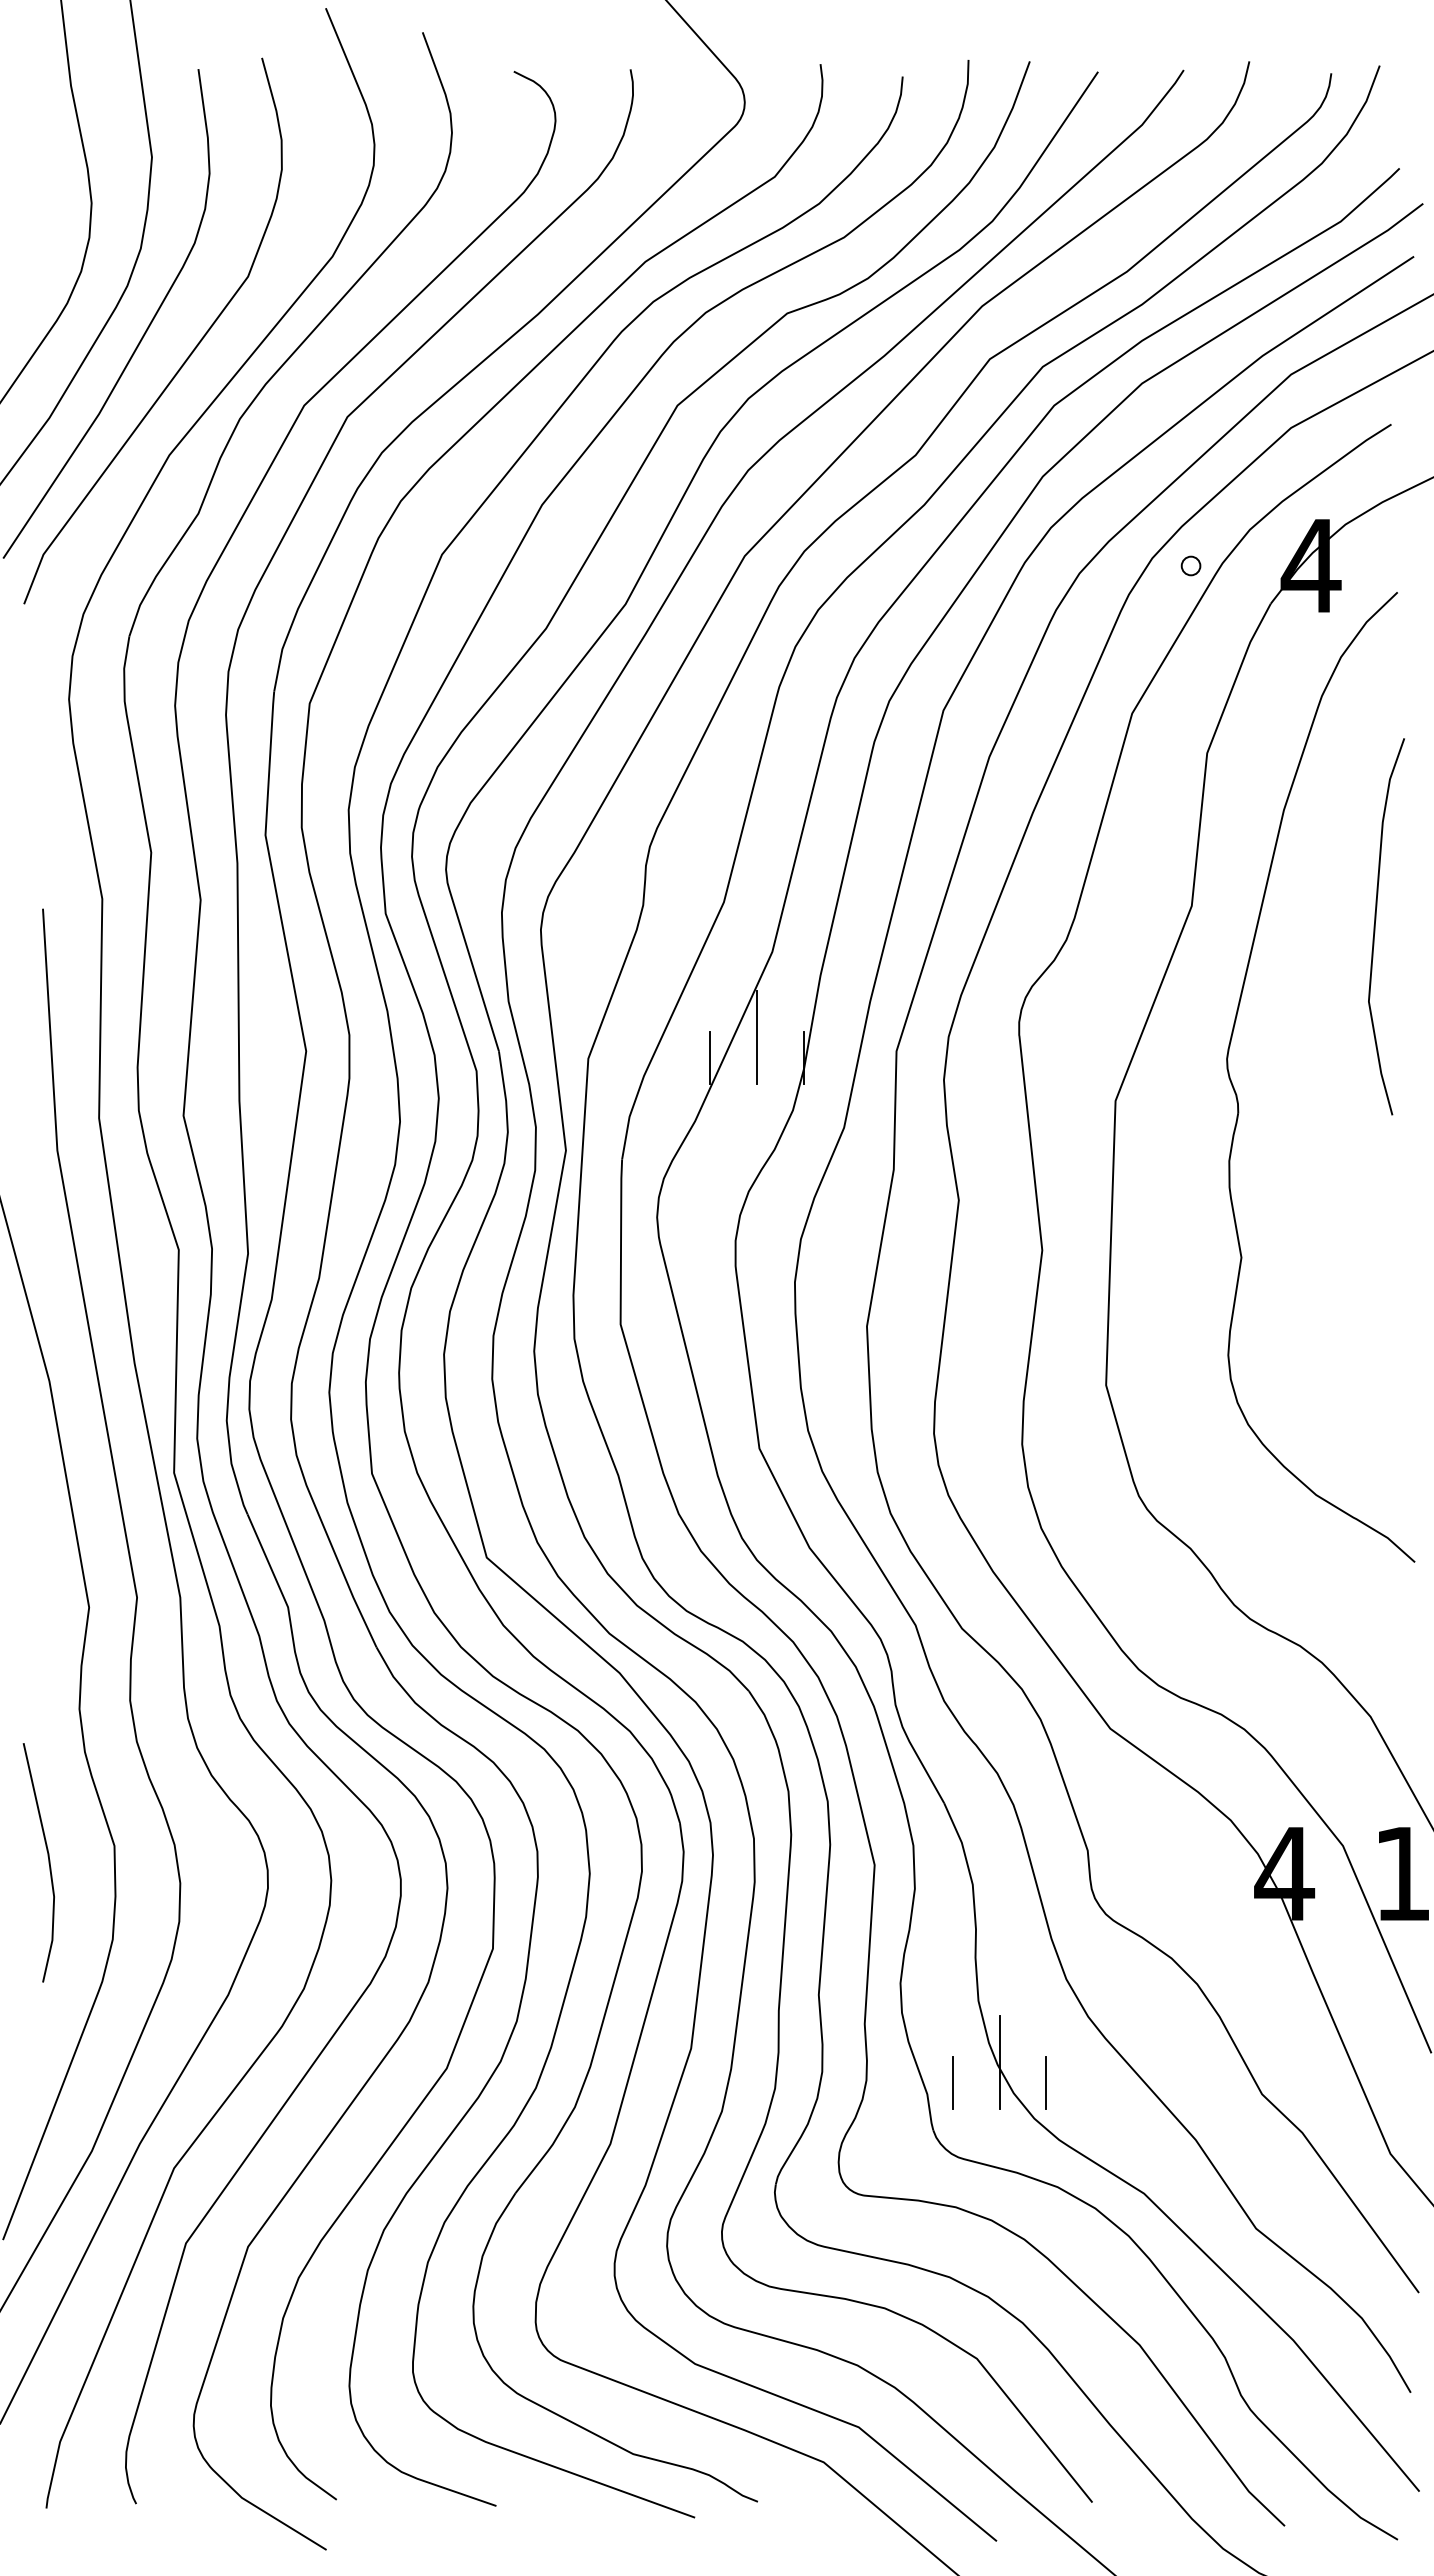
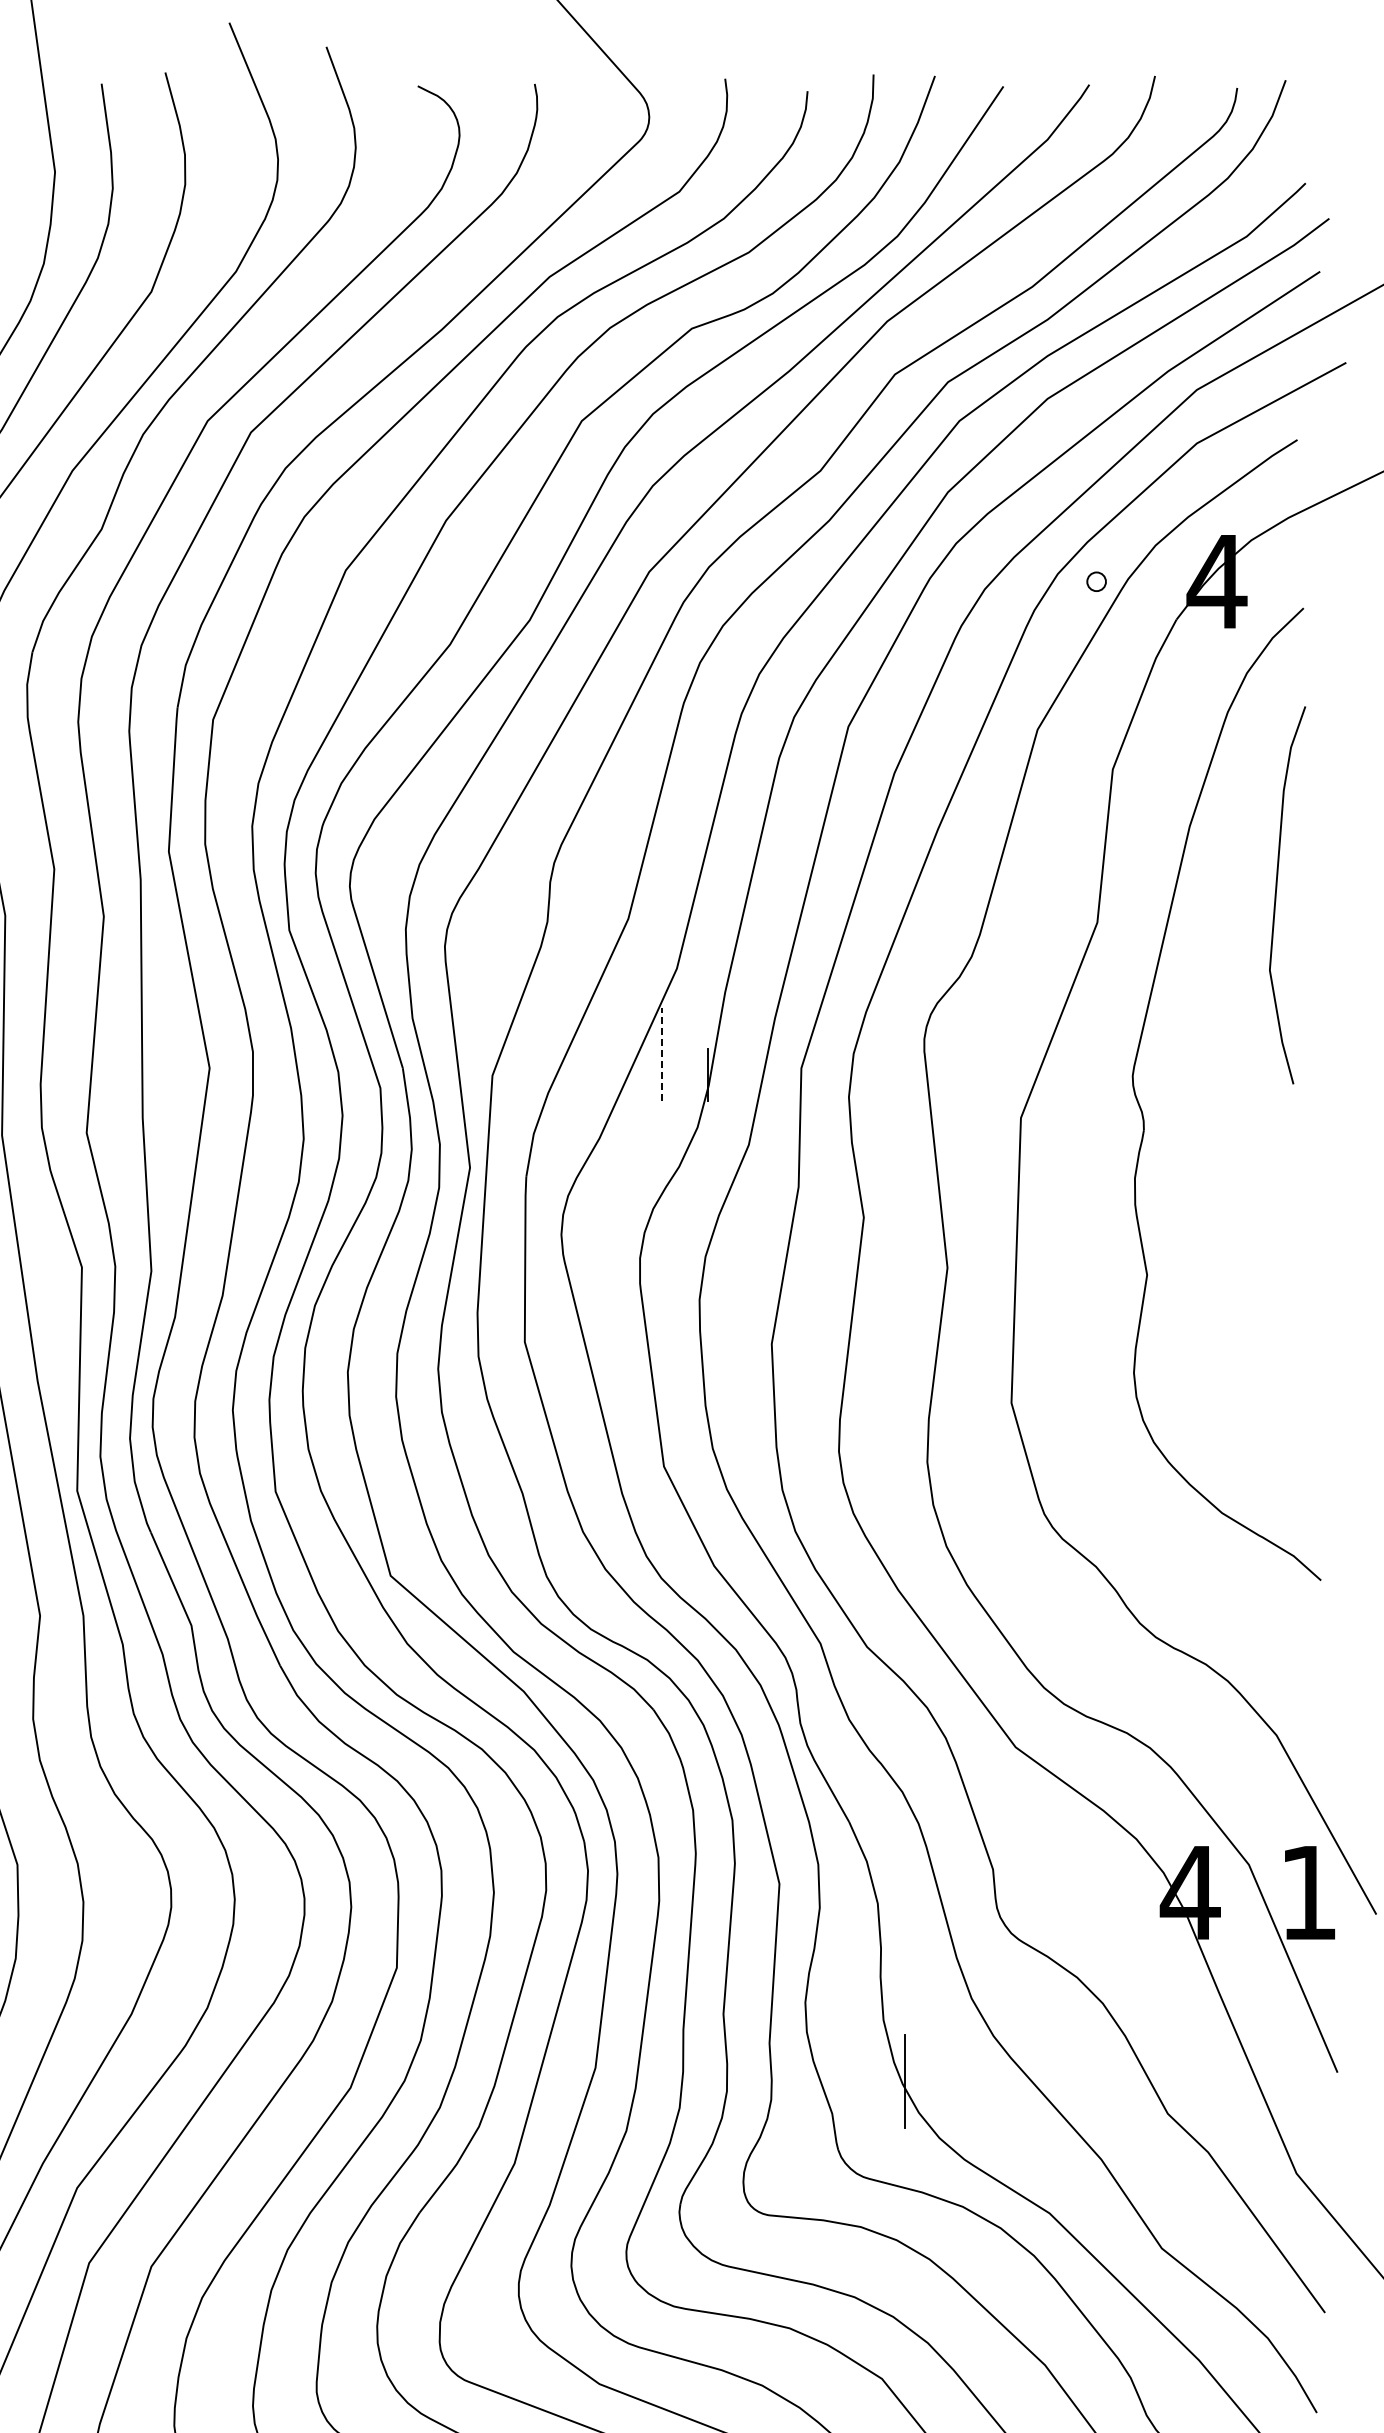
curve: (1375, 926) -> (1276, 895), moved
line: (756, 1037) -> (661, 1054), solid -> dashed
line: (710, 1058) -> (614, 1075), removed
line: (953, 2082) -> (858, 2101), removed
line: (1046, 2082) -> (951, 2101), removed

